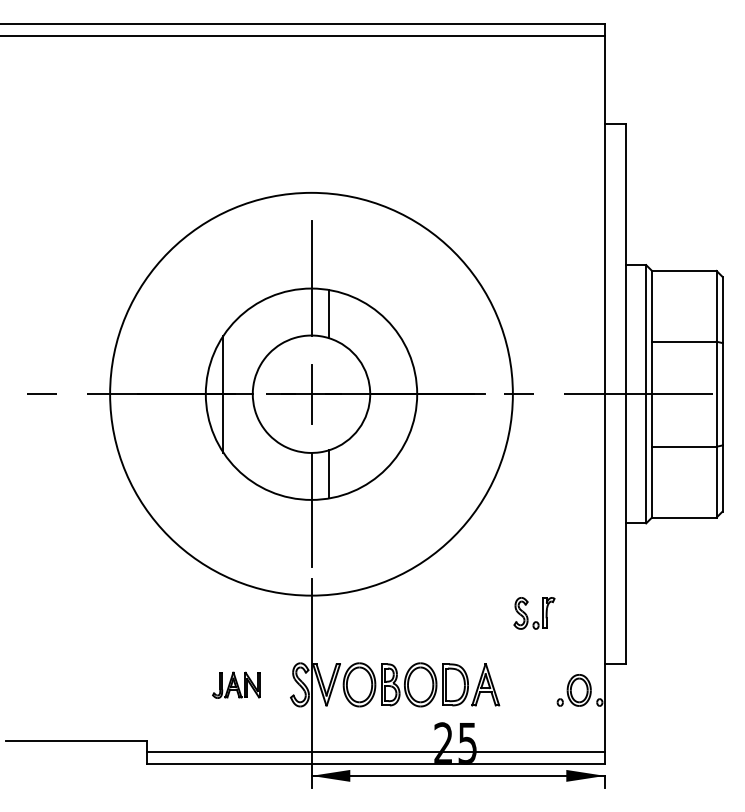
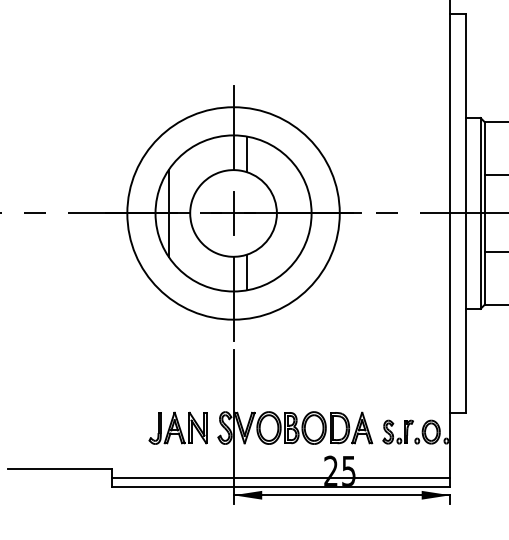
circle: (311, 394) -> (233, 213), size x0.71
part: (528, 617) -> (393, 435), moved
part: (235, 685) -> (177, 428), size x1.67

